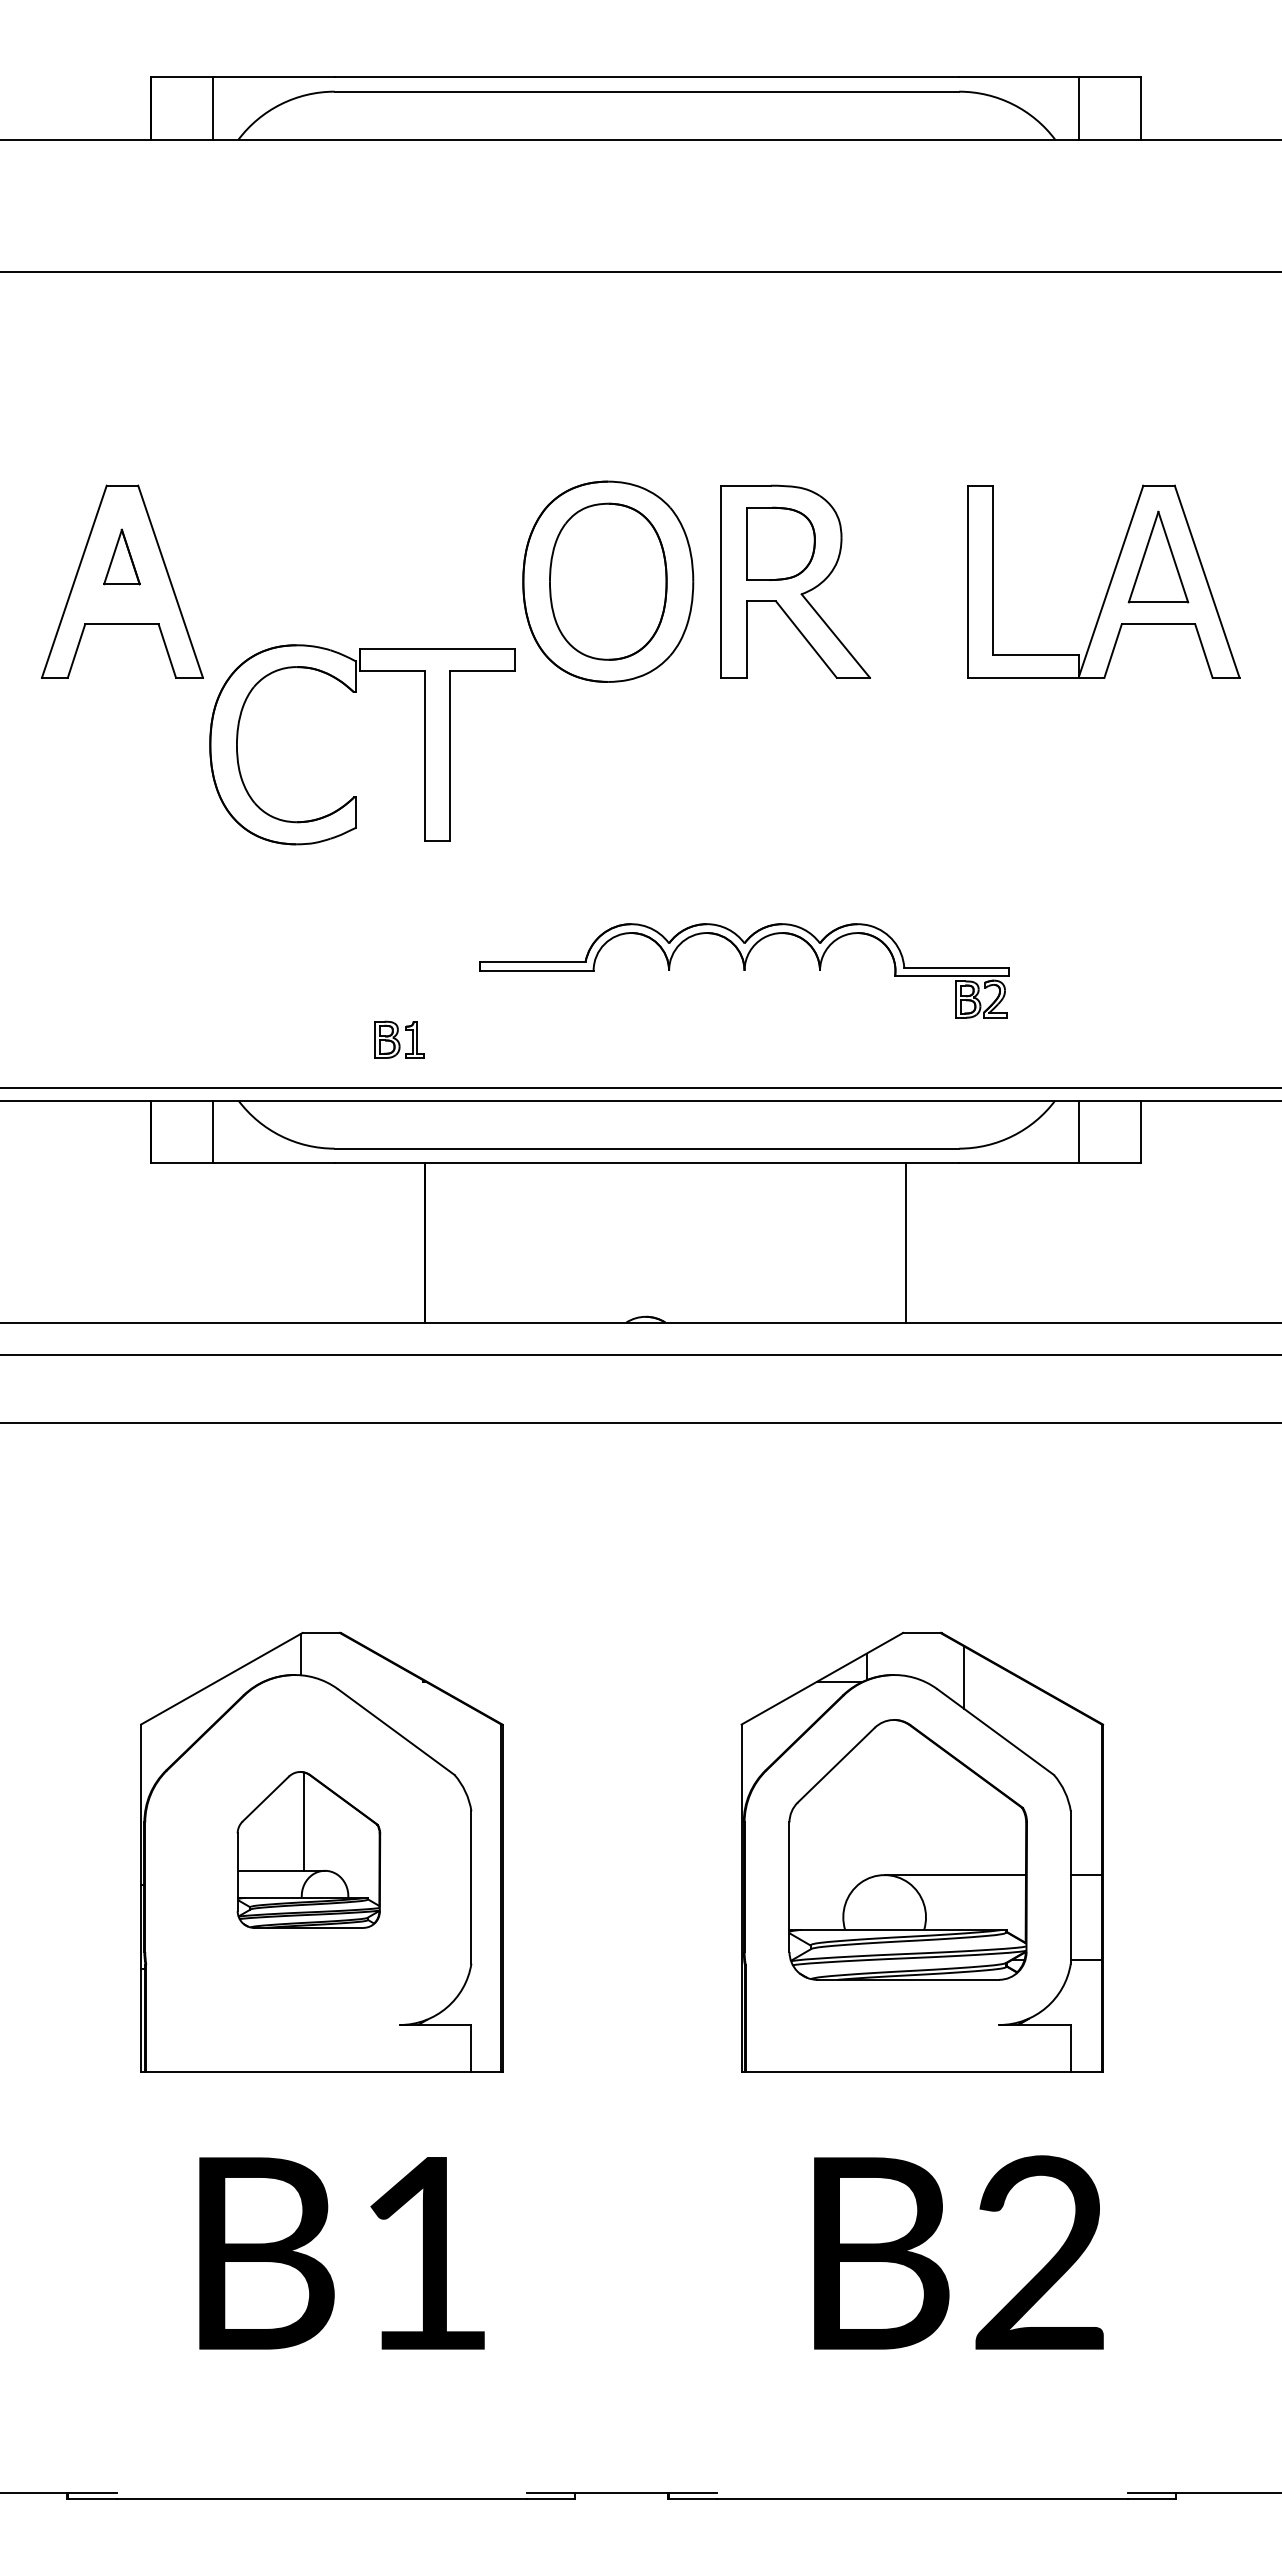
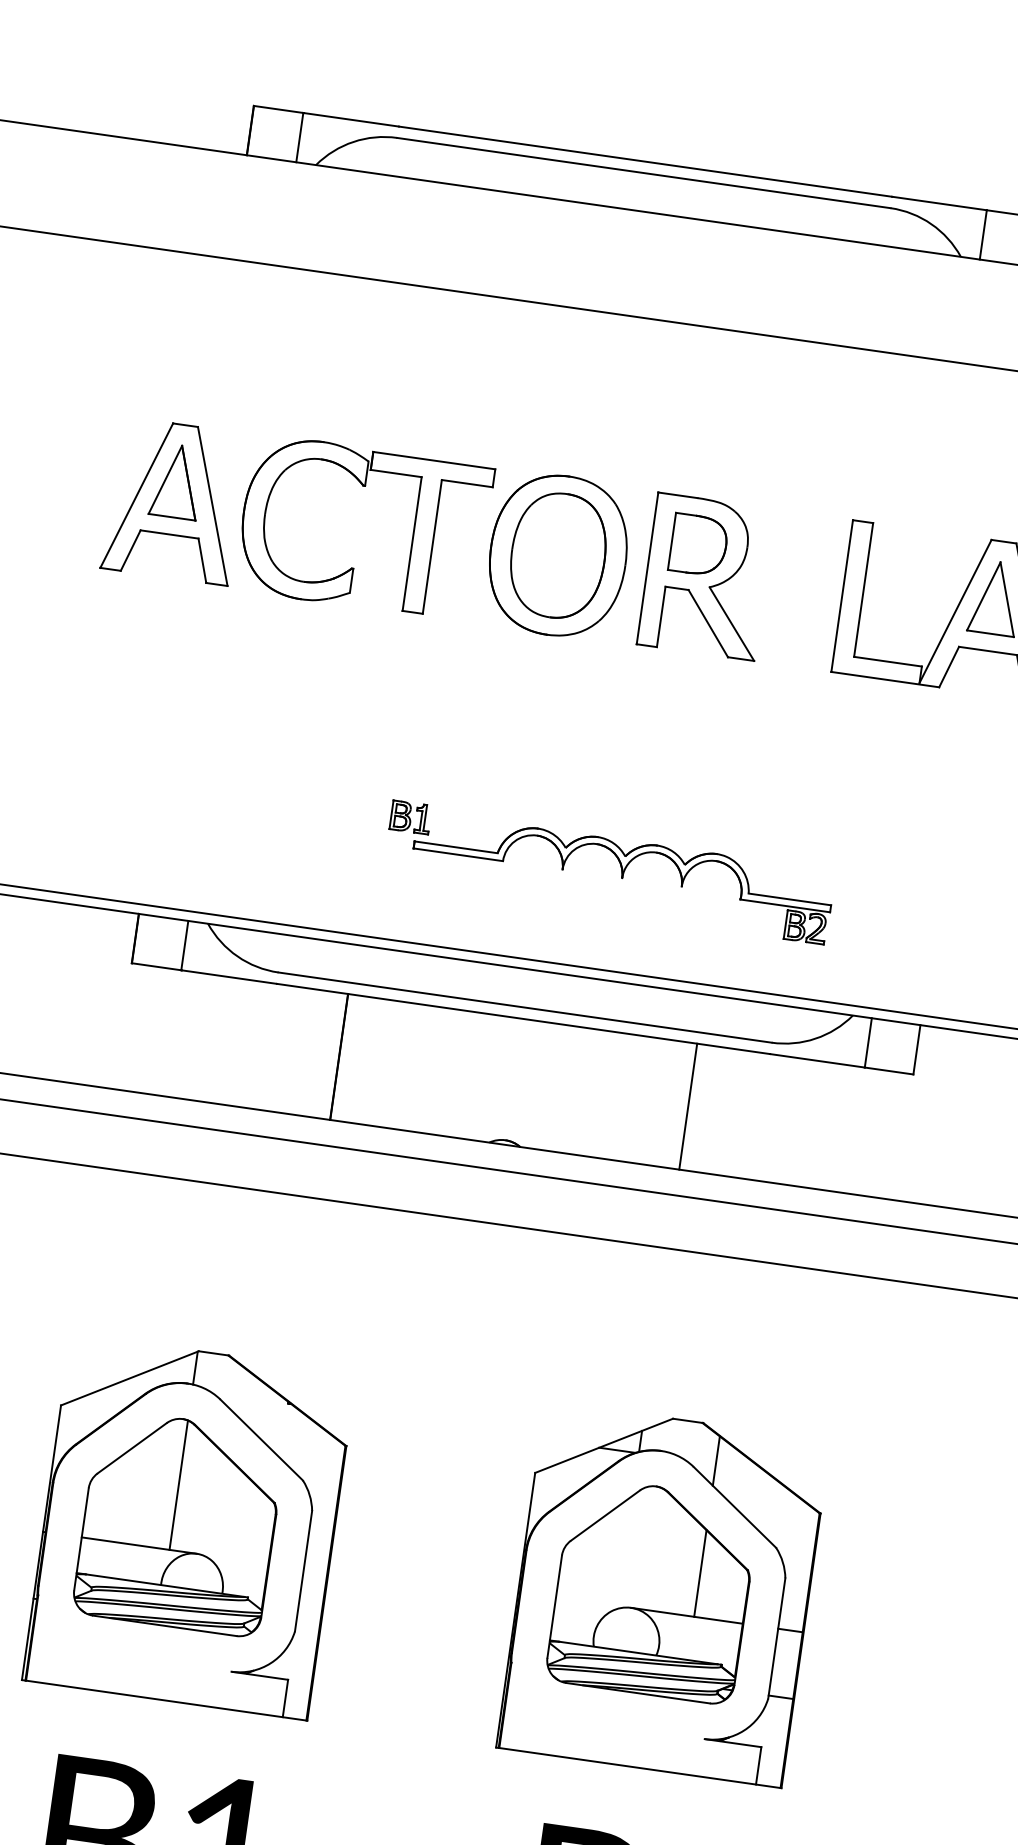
part: (121, 556) -> (176, 481), size x1.67
part: (356, 692) -> (365, 486), moved
part: (399, 1039) -> (410, 817), moved
line: (905, 1242) -> (687, 1106), moved
line: (964, 1820) -> (700, 1573), added
part: (308, 1849) -> (179, 1522), size x1.67

